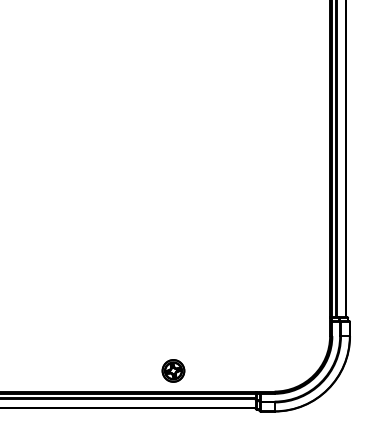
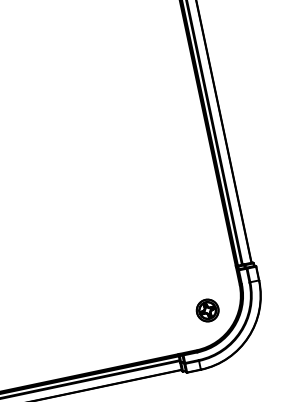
part: (173, 370) -> (207, 310), moved

